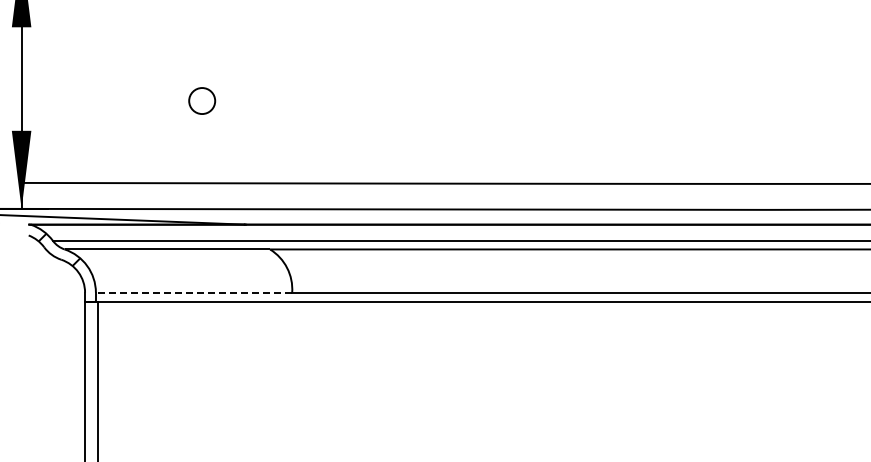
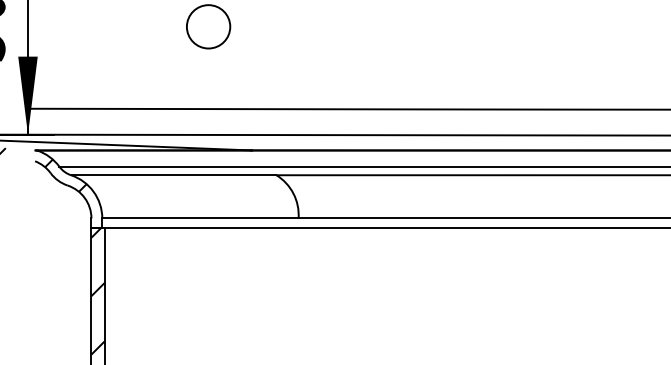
circle: (201, 100) -> (207, 26), size x1.67
line: (193, 292) -> (199, 218), dashed -> solid
hatch: (91, 365) -> (97, 291), added

